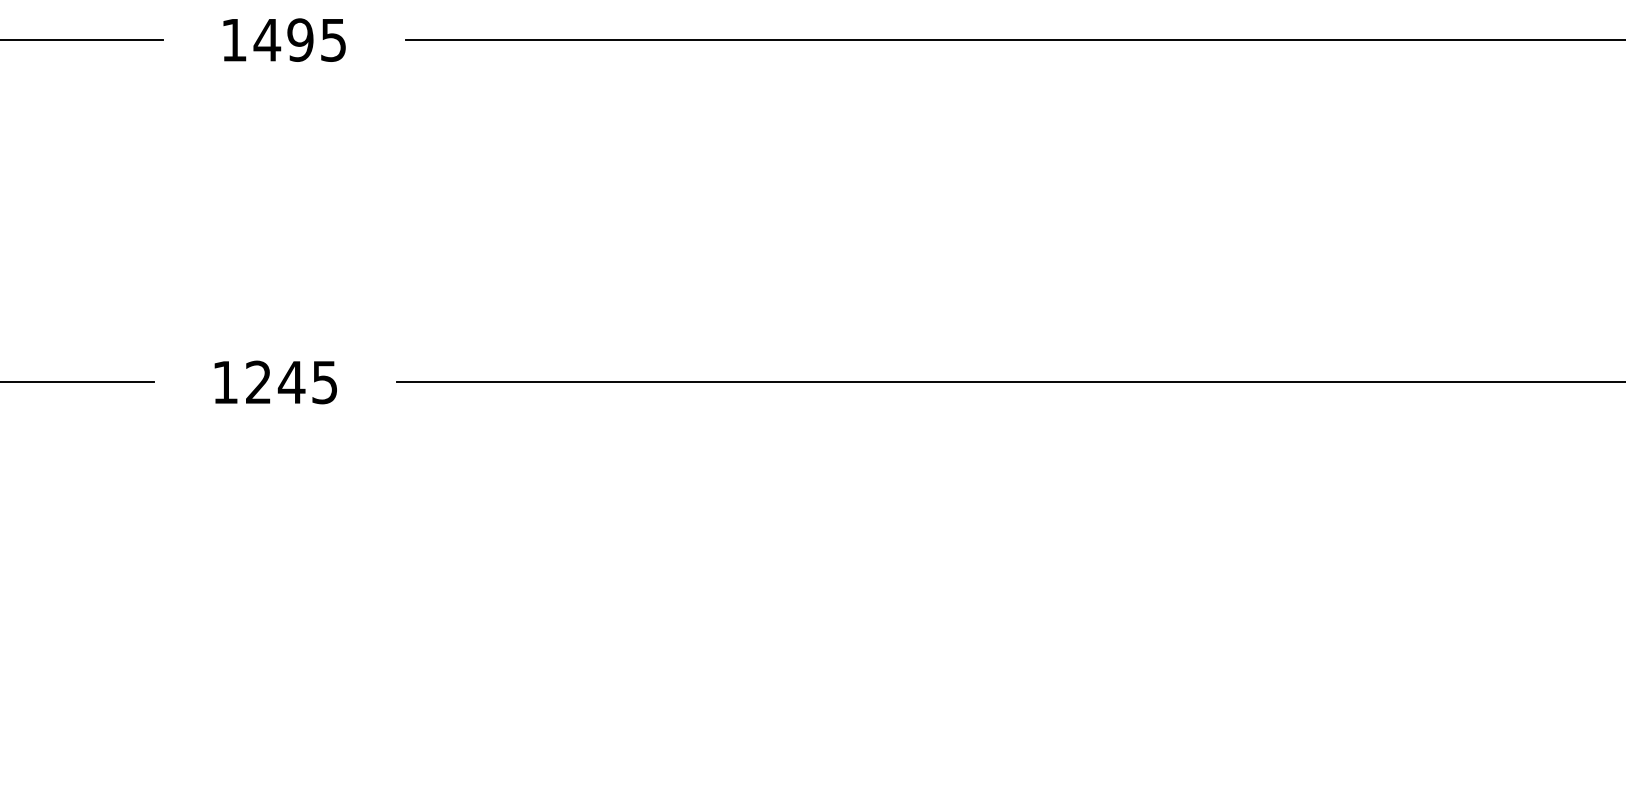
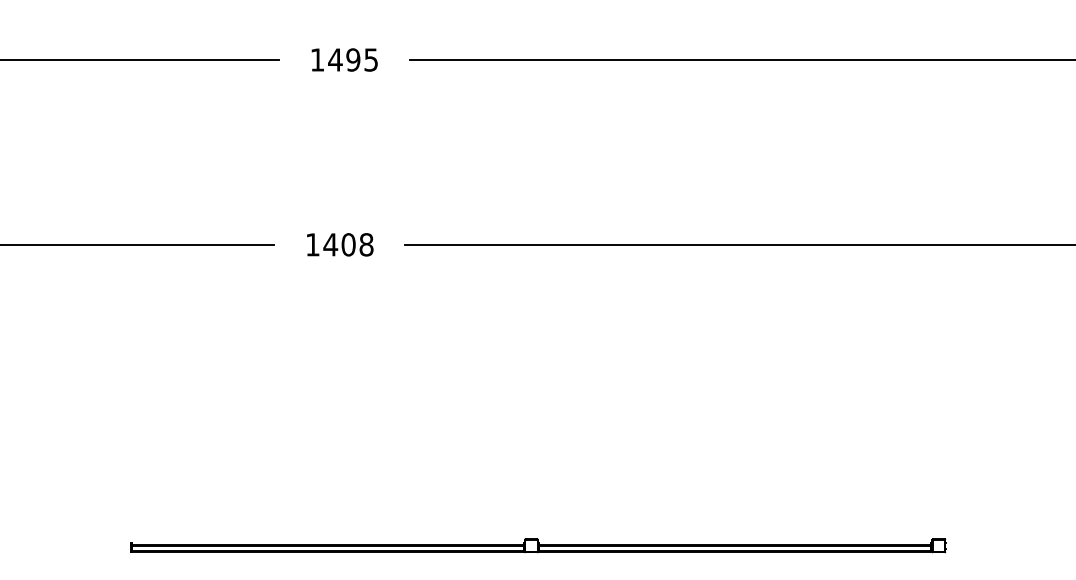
text: (291, 381) -> (348, 244), 1245 -> 1408

